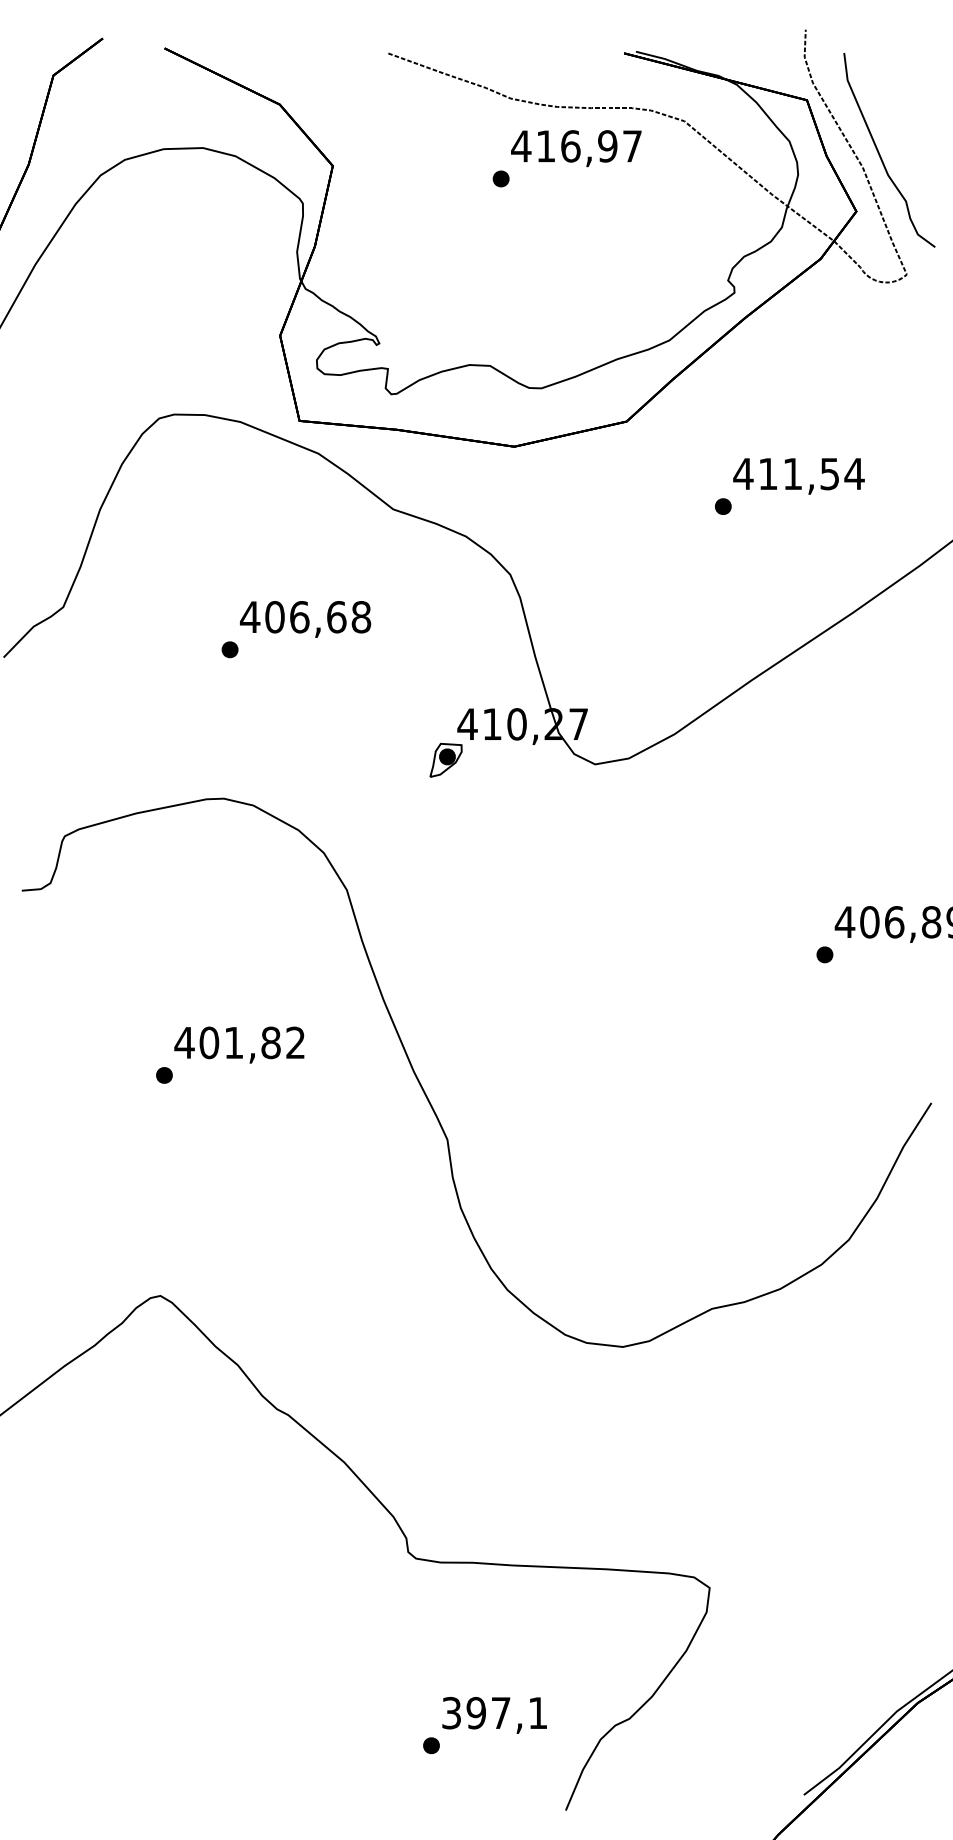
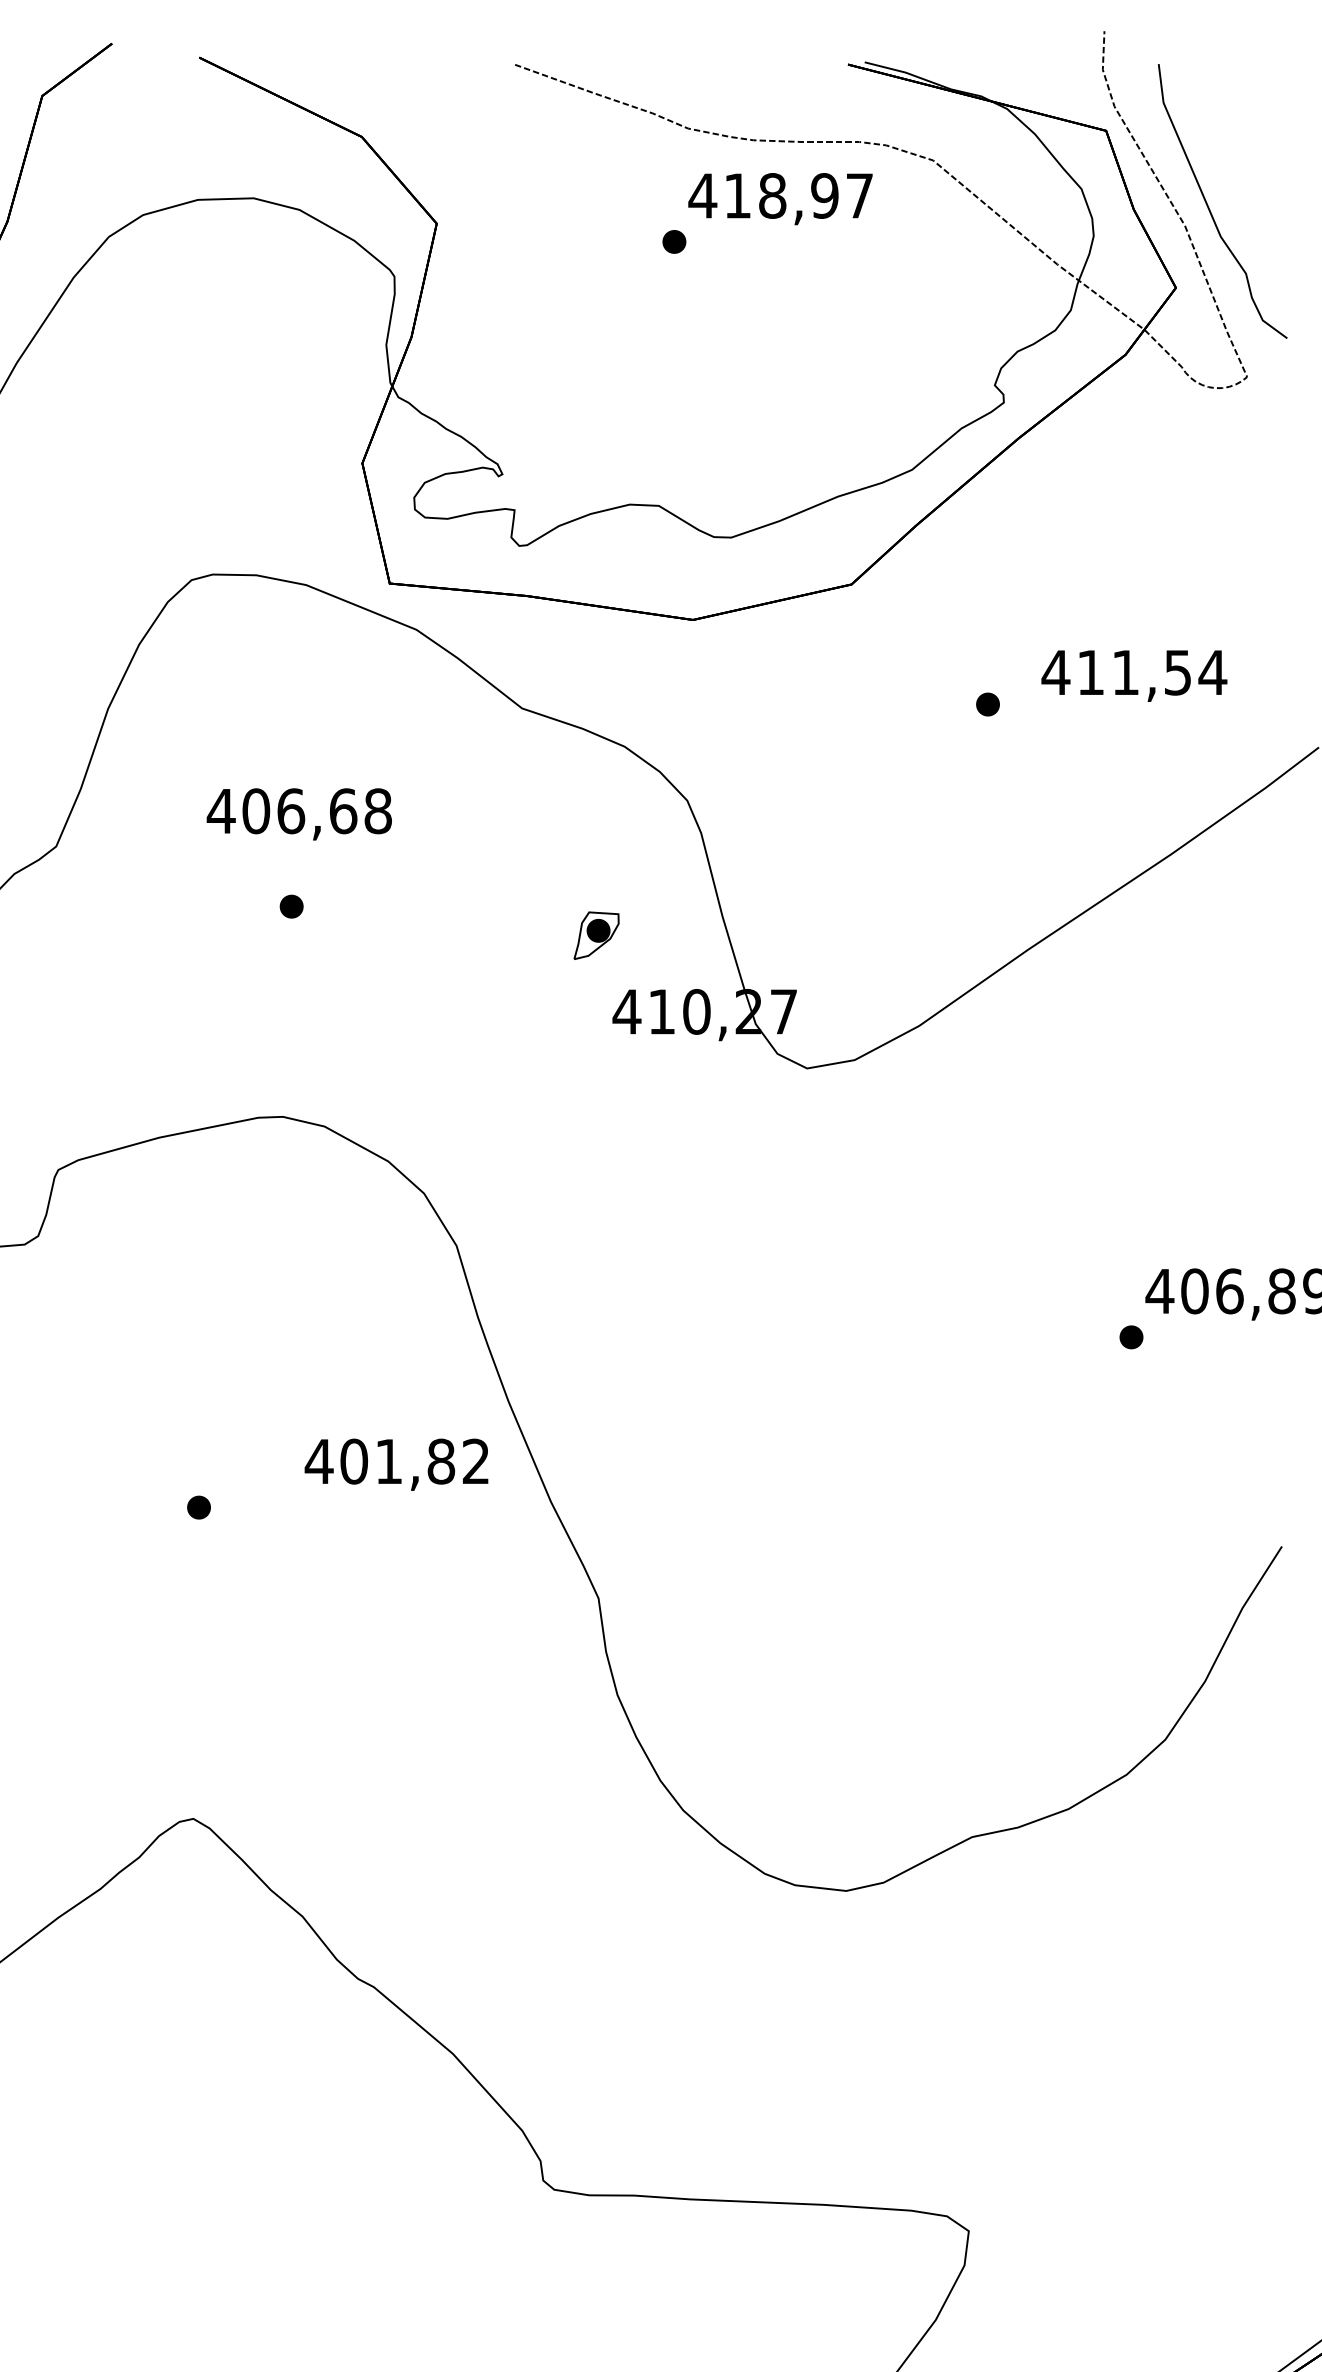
text: (570, 146) -> (772, 196), 416,97 -> 418,97
text: (798, 476) -> (1133, 676), moved
text: (305, 619) -> (299, 814), moved
part: (445, 760) -> (595, 935), moved
text: (239, 1044) -> (396, 1463), moved

